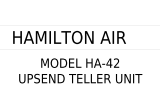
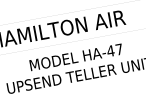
text: (116, 62) -> (119, 48), HA-42 -> HA-47

